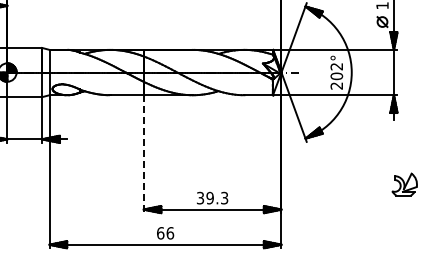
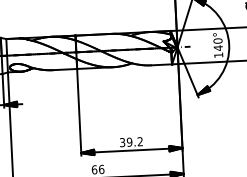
text: (336, 75) -> (218, 47), 202° -> 140°
line: (143, 154) -> (79, 112), dashed -> solid
text: (224, 198) -> (140, 141), 39.3 -> 39.2

